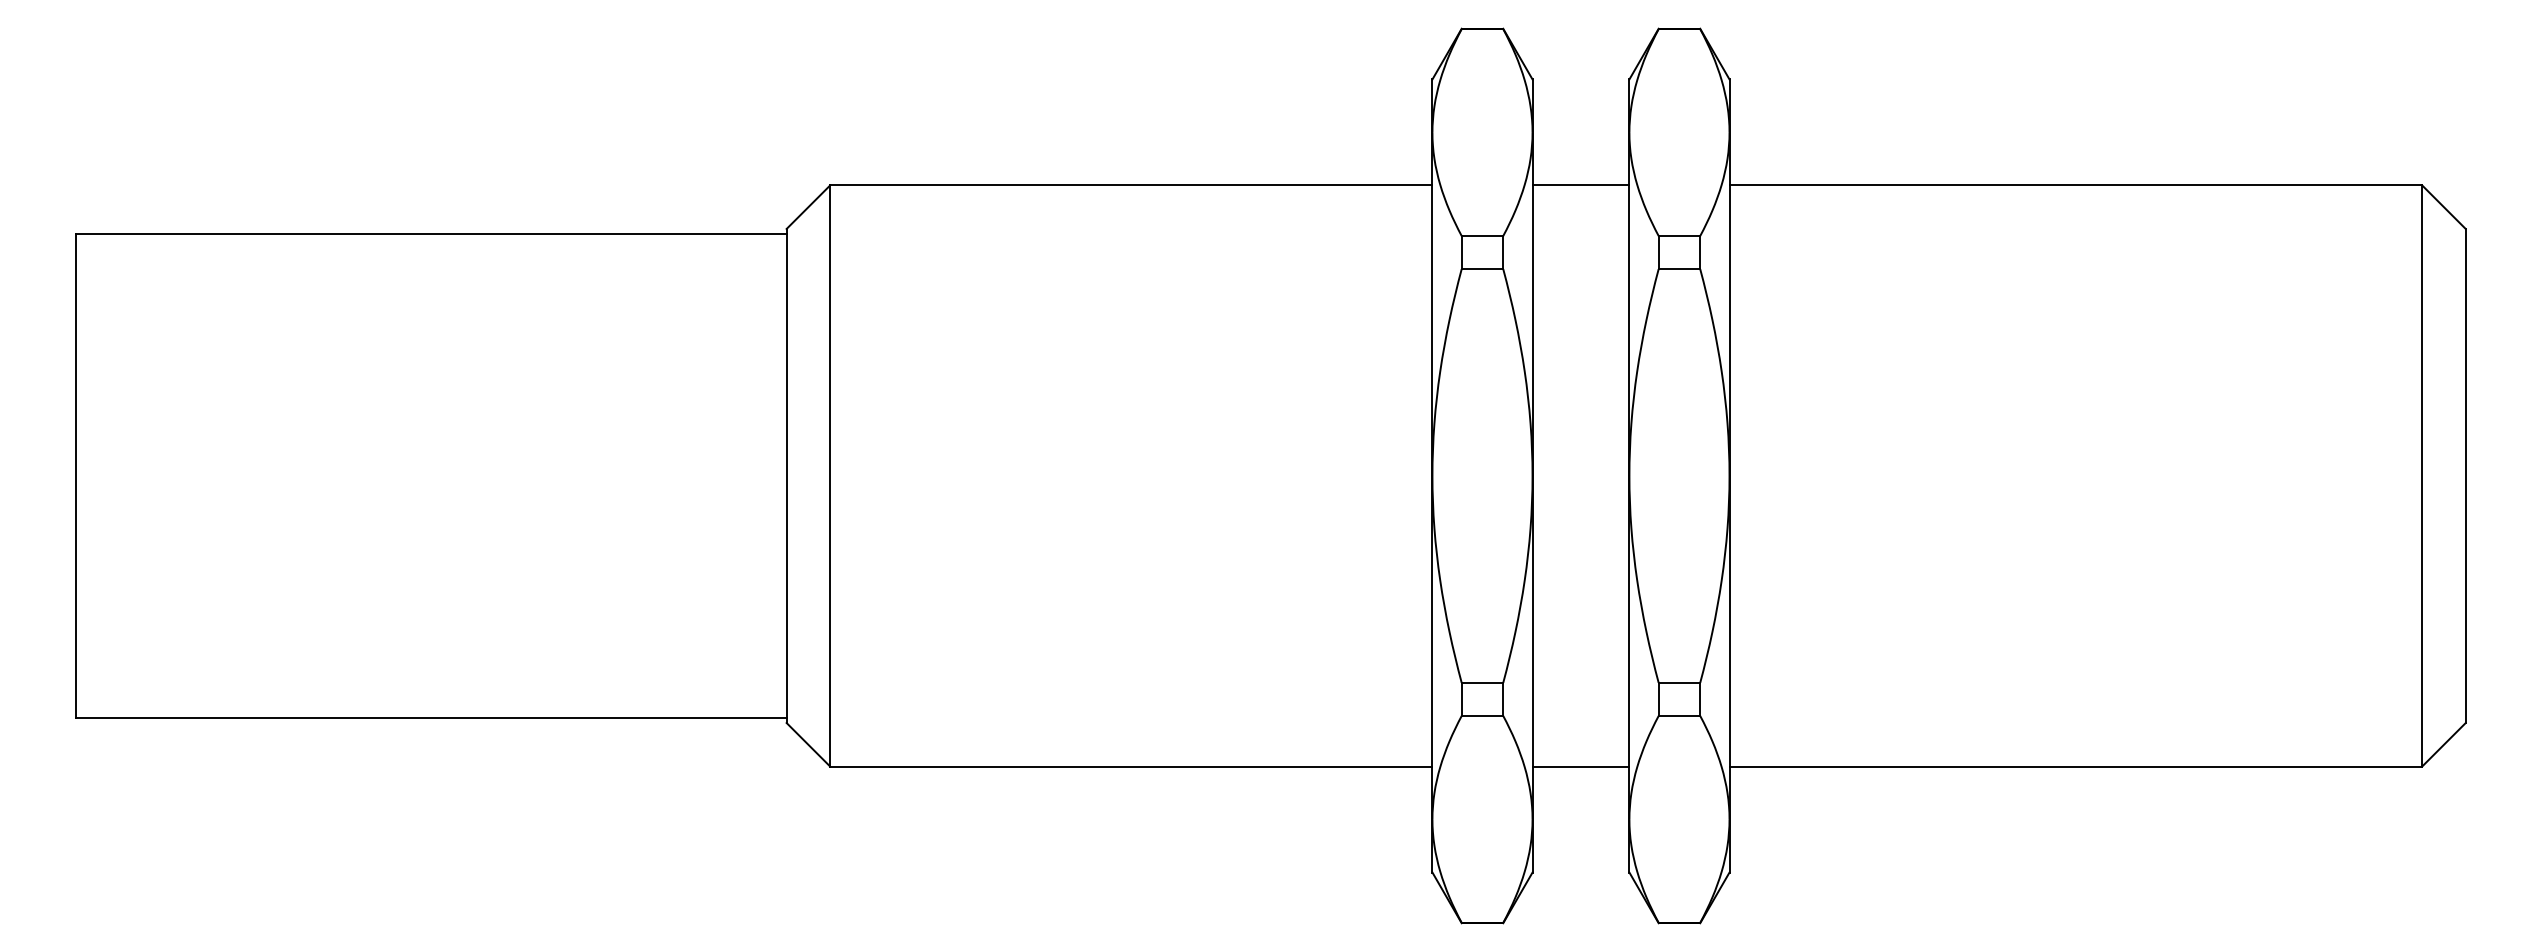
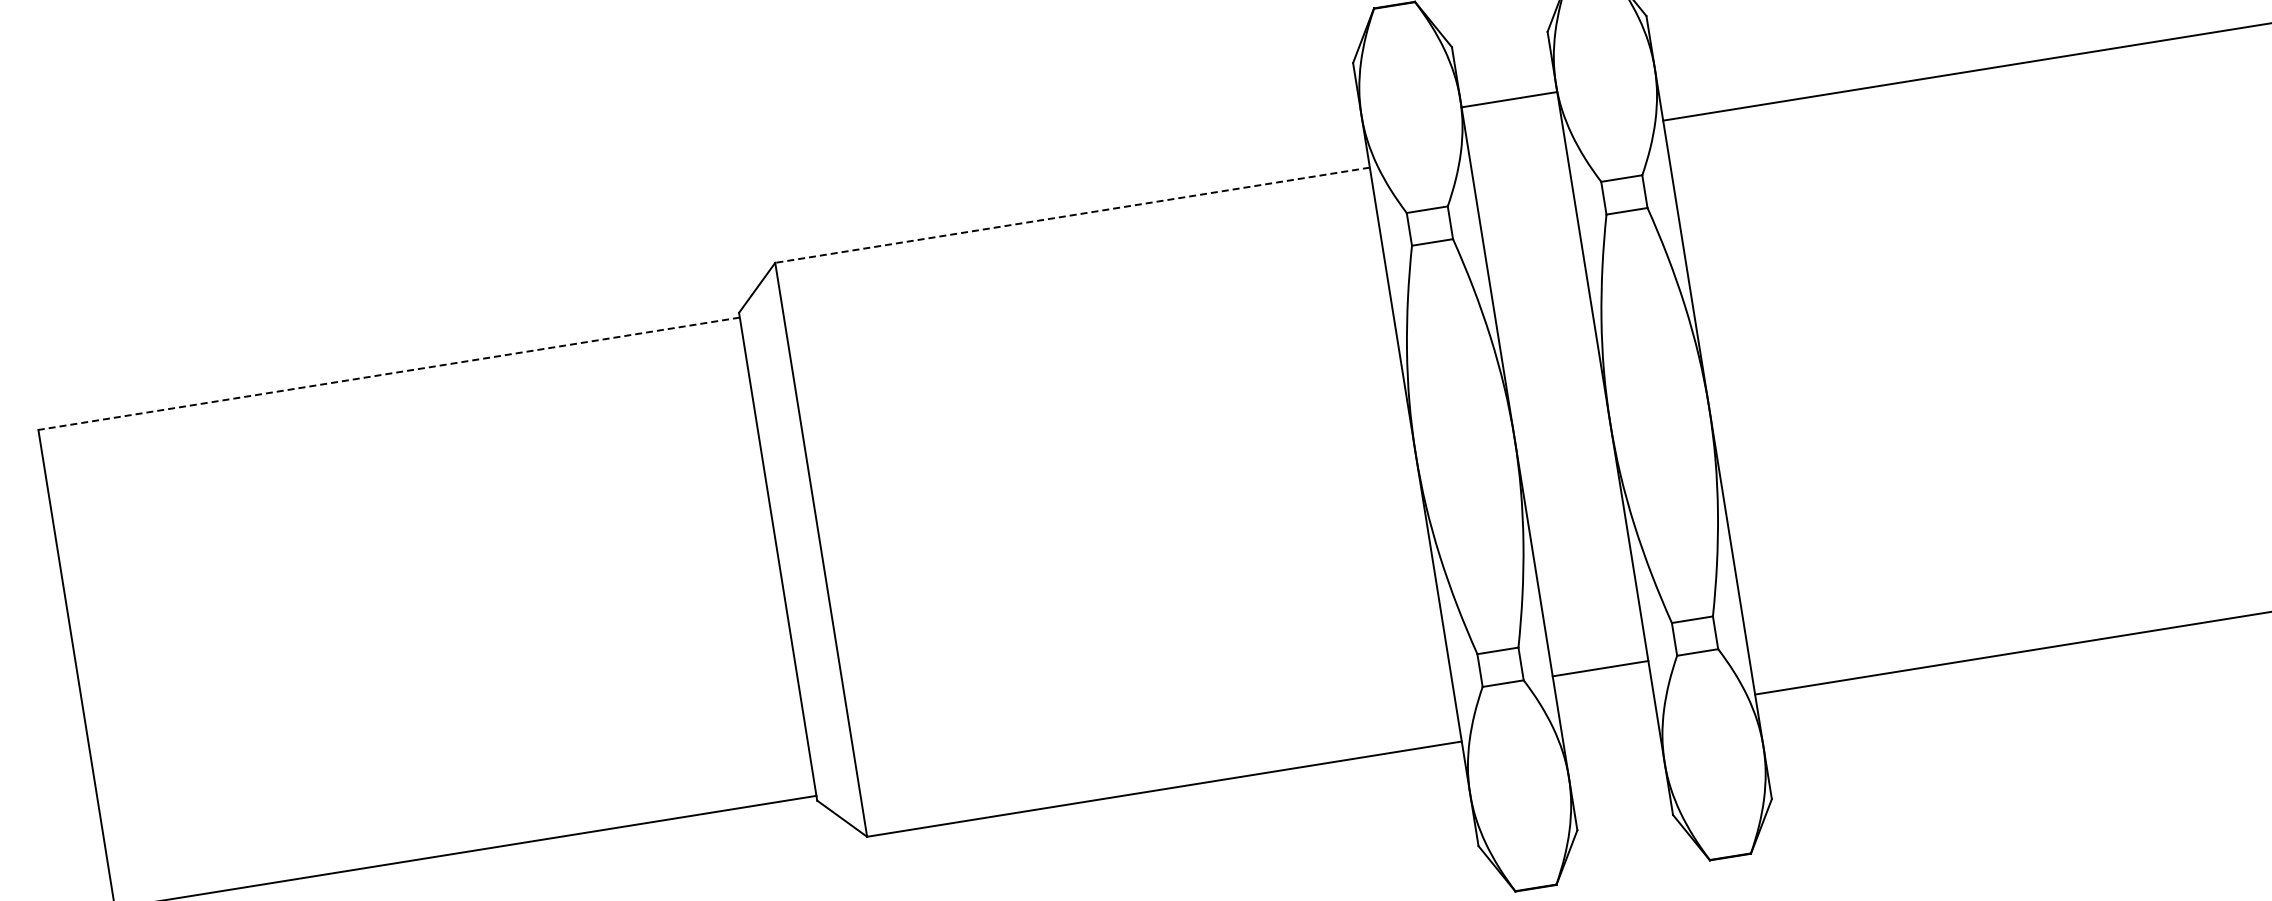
line: (1130, 185) -> (1071, 215), solid -> dashed
line: (1580, 185) -> (1508, 99), moved
line: (430, 233) -> (388, 373), solid -> dashed
line: (1580, 766) -> (1600, 668), moved

